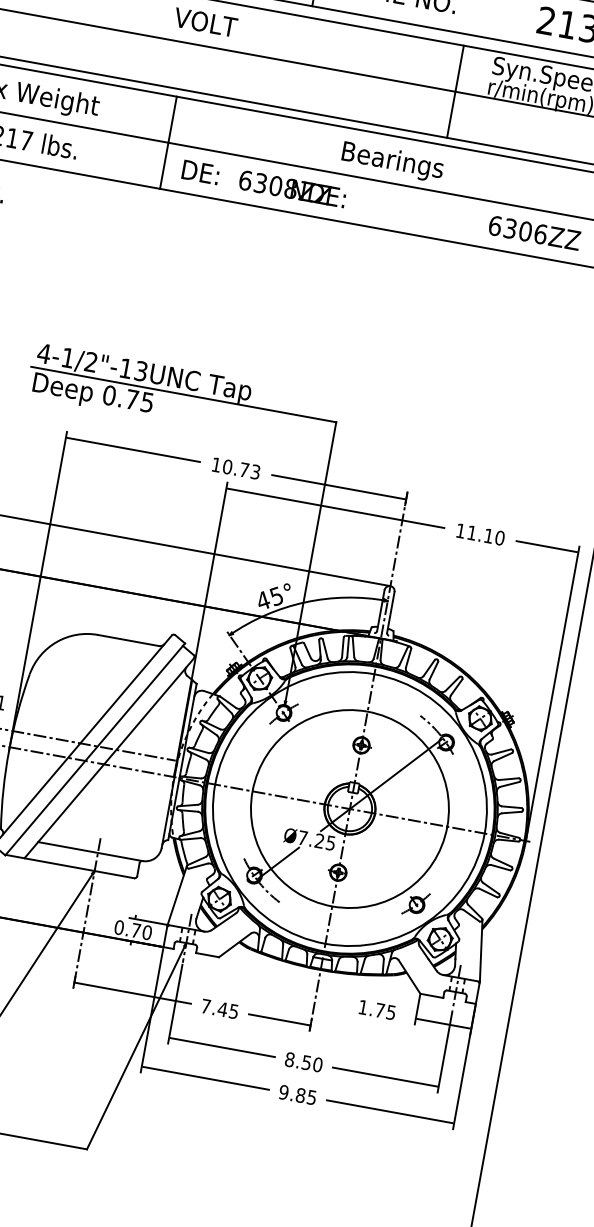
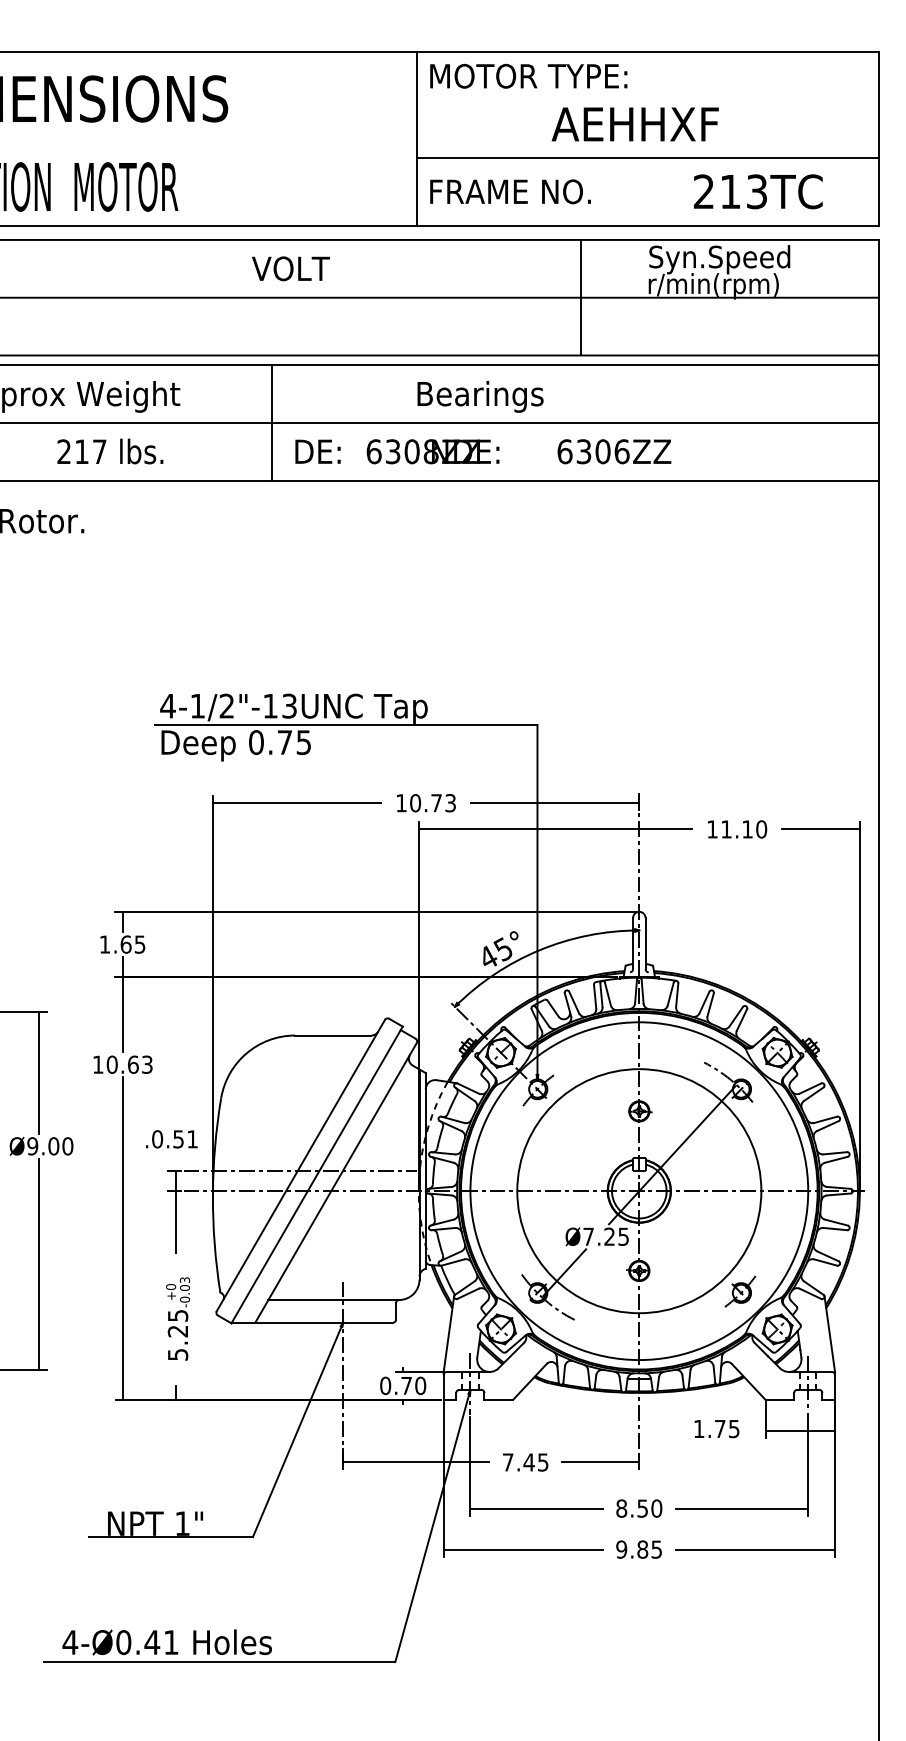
line: (455, 91) -> (581, 297), moved
text: (392, 161) -> (480, 396), moved
text: (534, 232) -> (614, 451), moved

